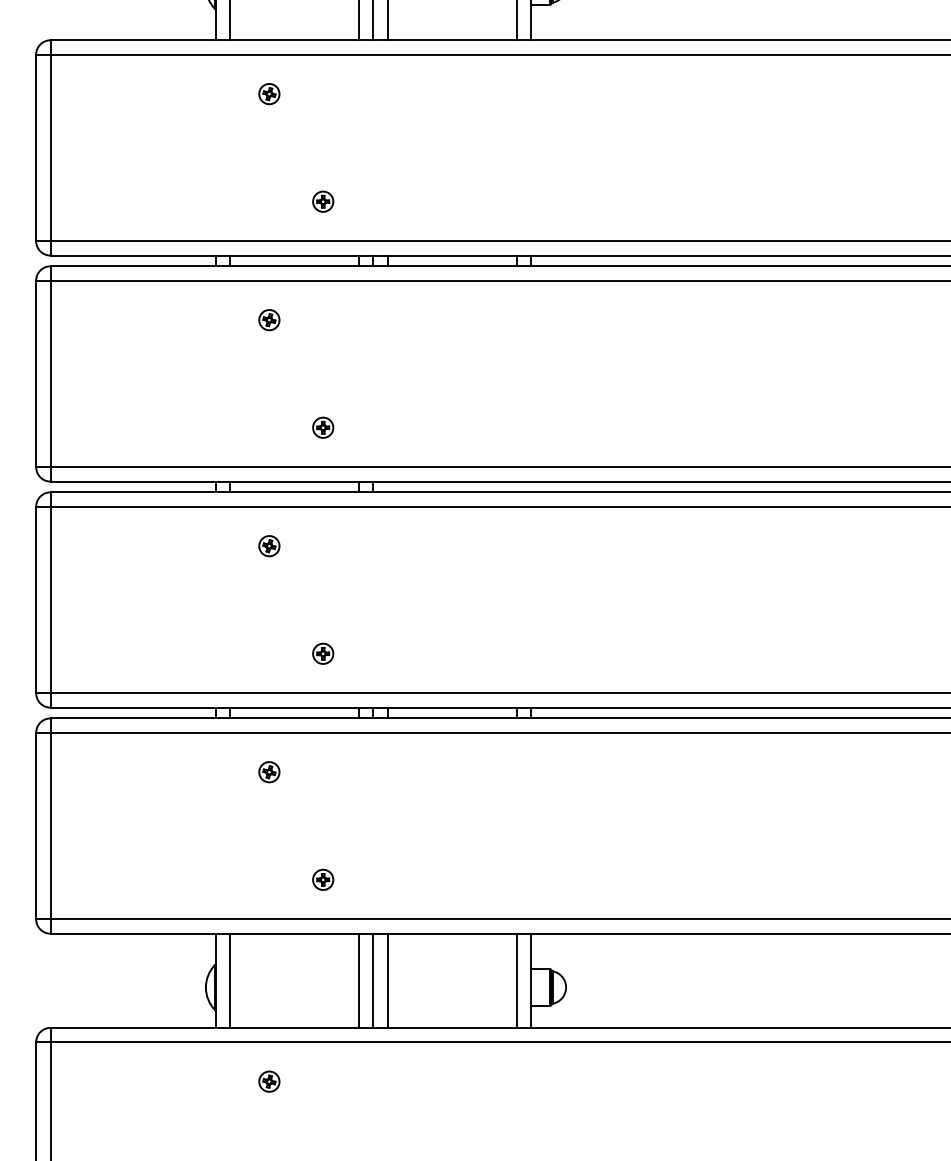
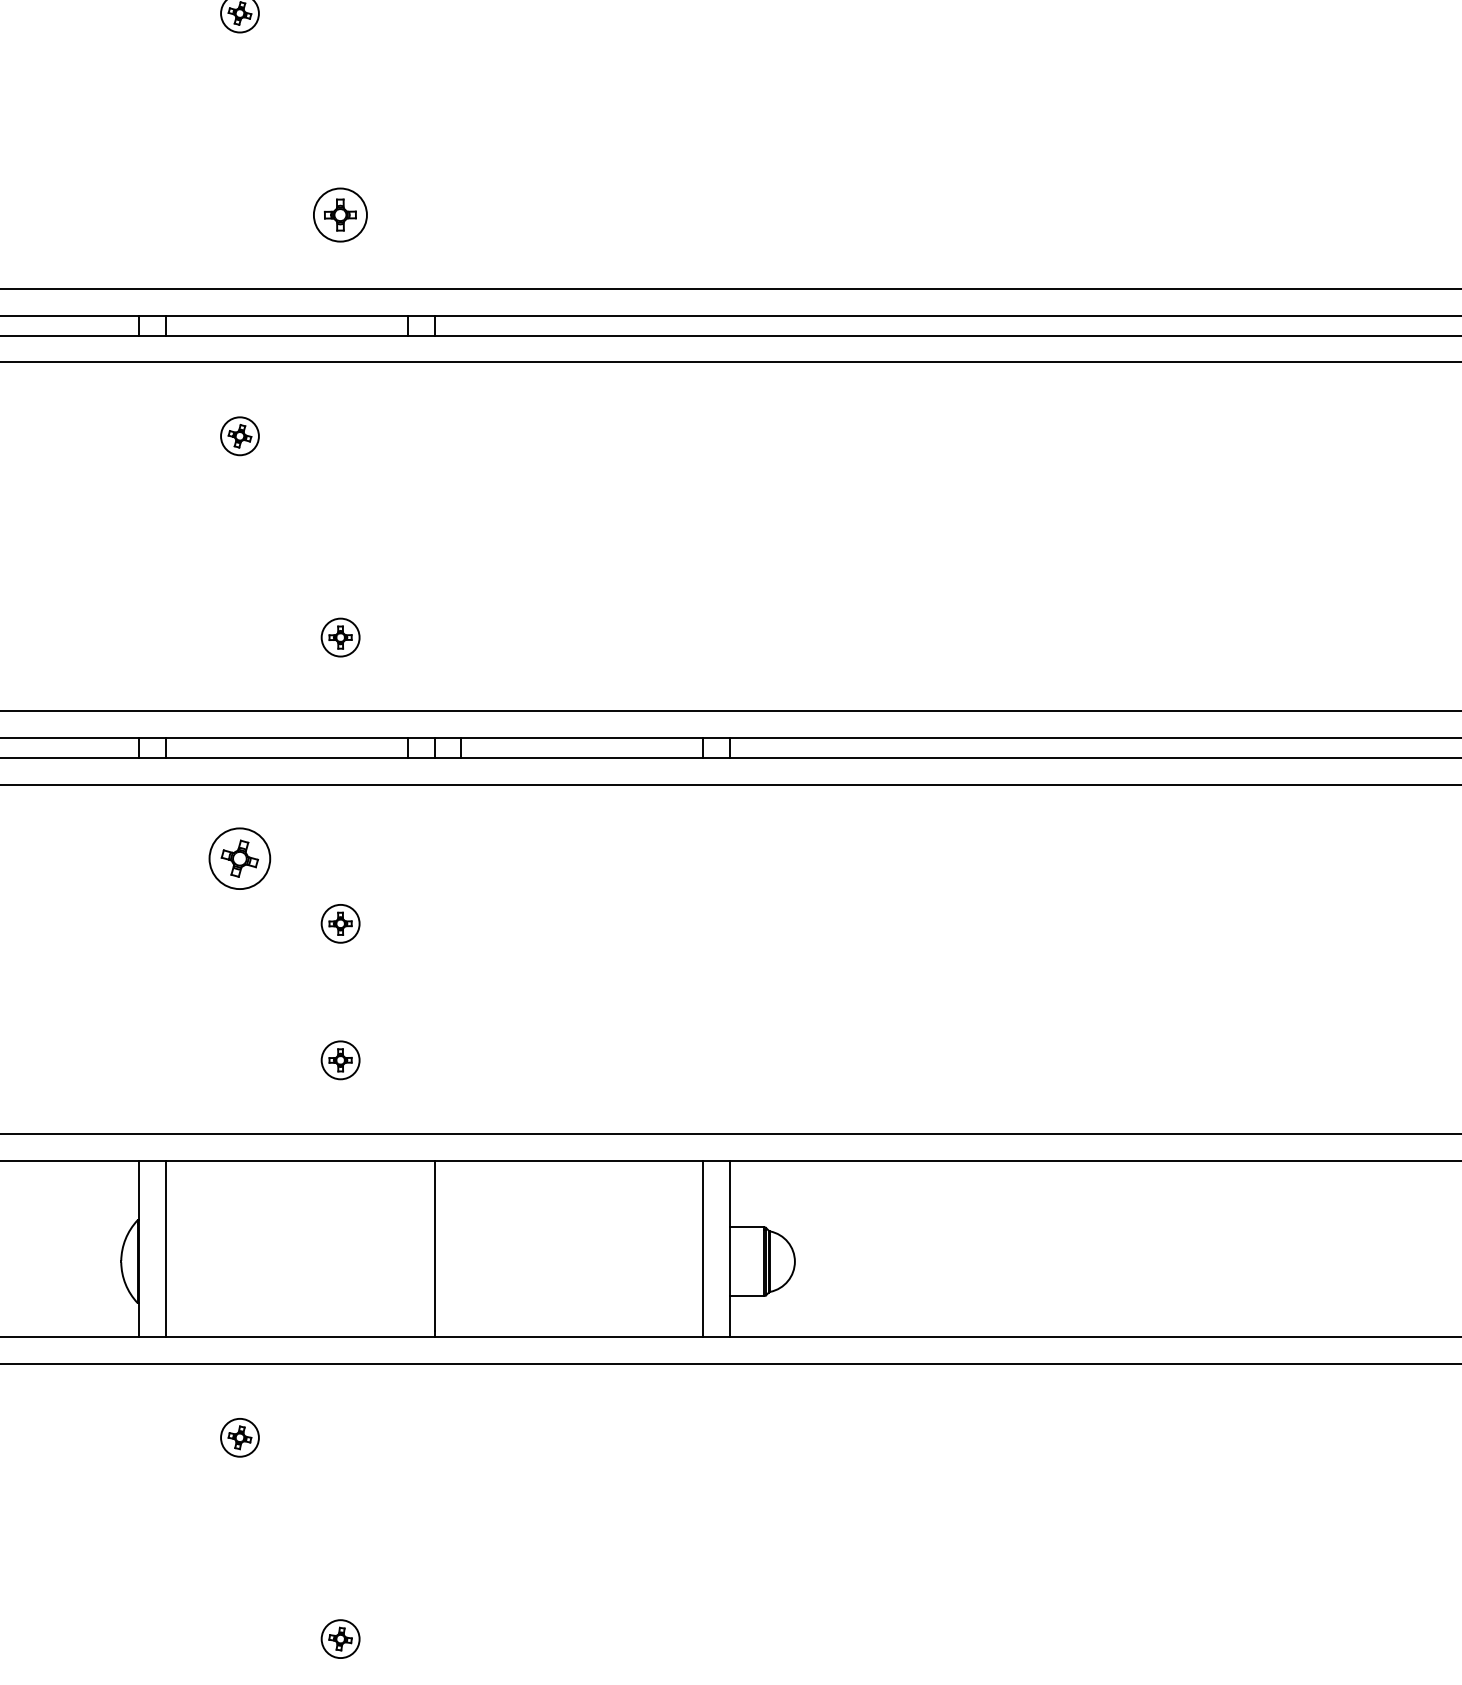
part: (323, 427) -> (341, 214), size x1.4
part: (269, 772) -> (240, 859), size x1.6
part: (323, 806) -> (341, 923), added
line: (359, 980) -> (408, 1248), removed
line: (387, 980) -> (460, 1248), removed

